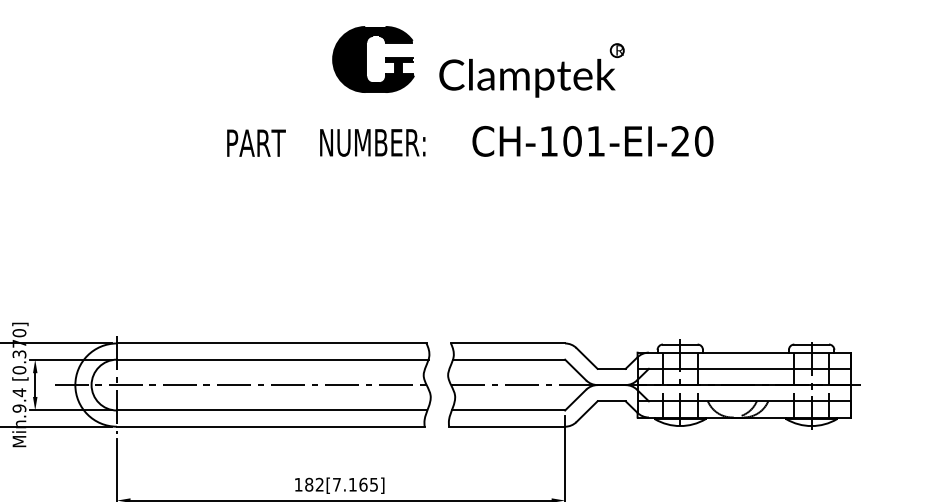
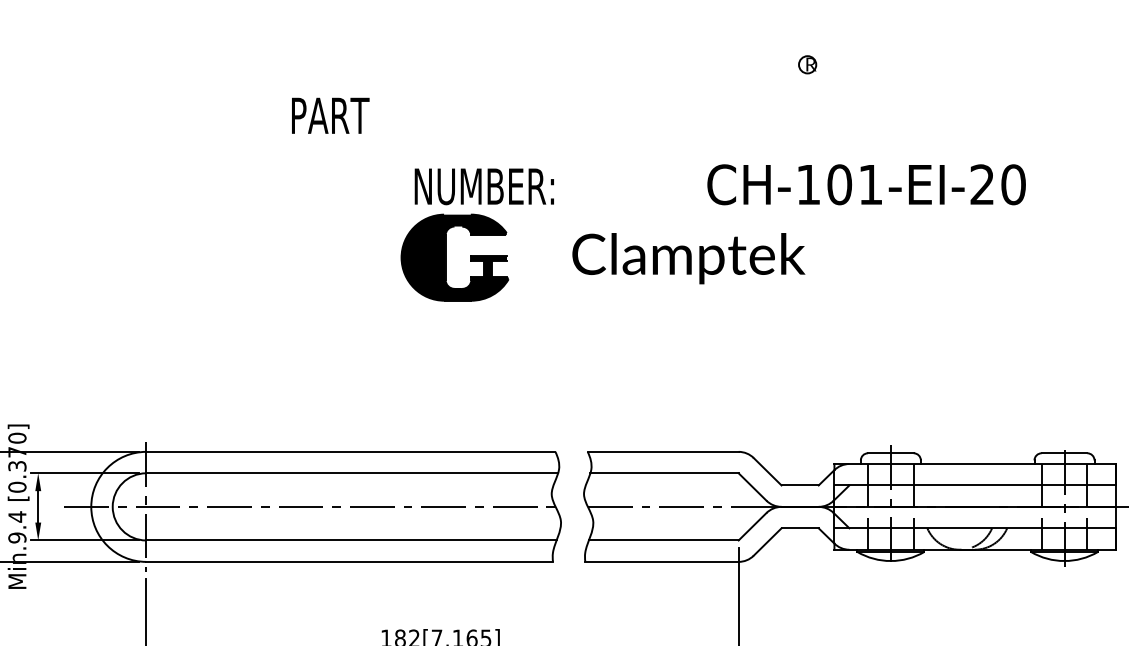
part: (366, 59) -> (445, 257), moved
text: (527, 78) -> (688, 258), moved
text: (592, 141) -> (866, 184), moved
text: (256, 142) -> (330, 114), moved

